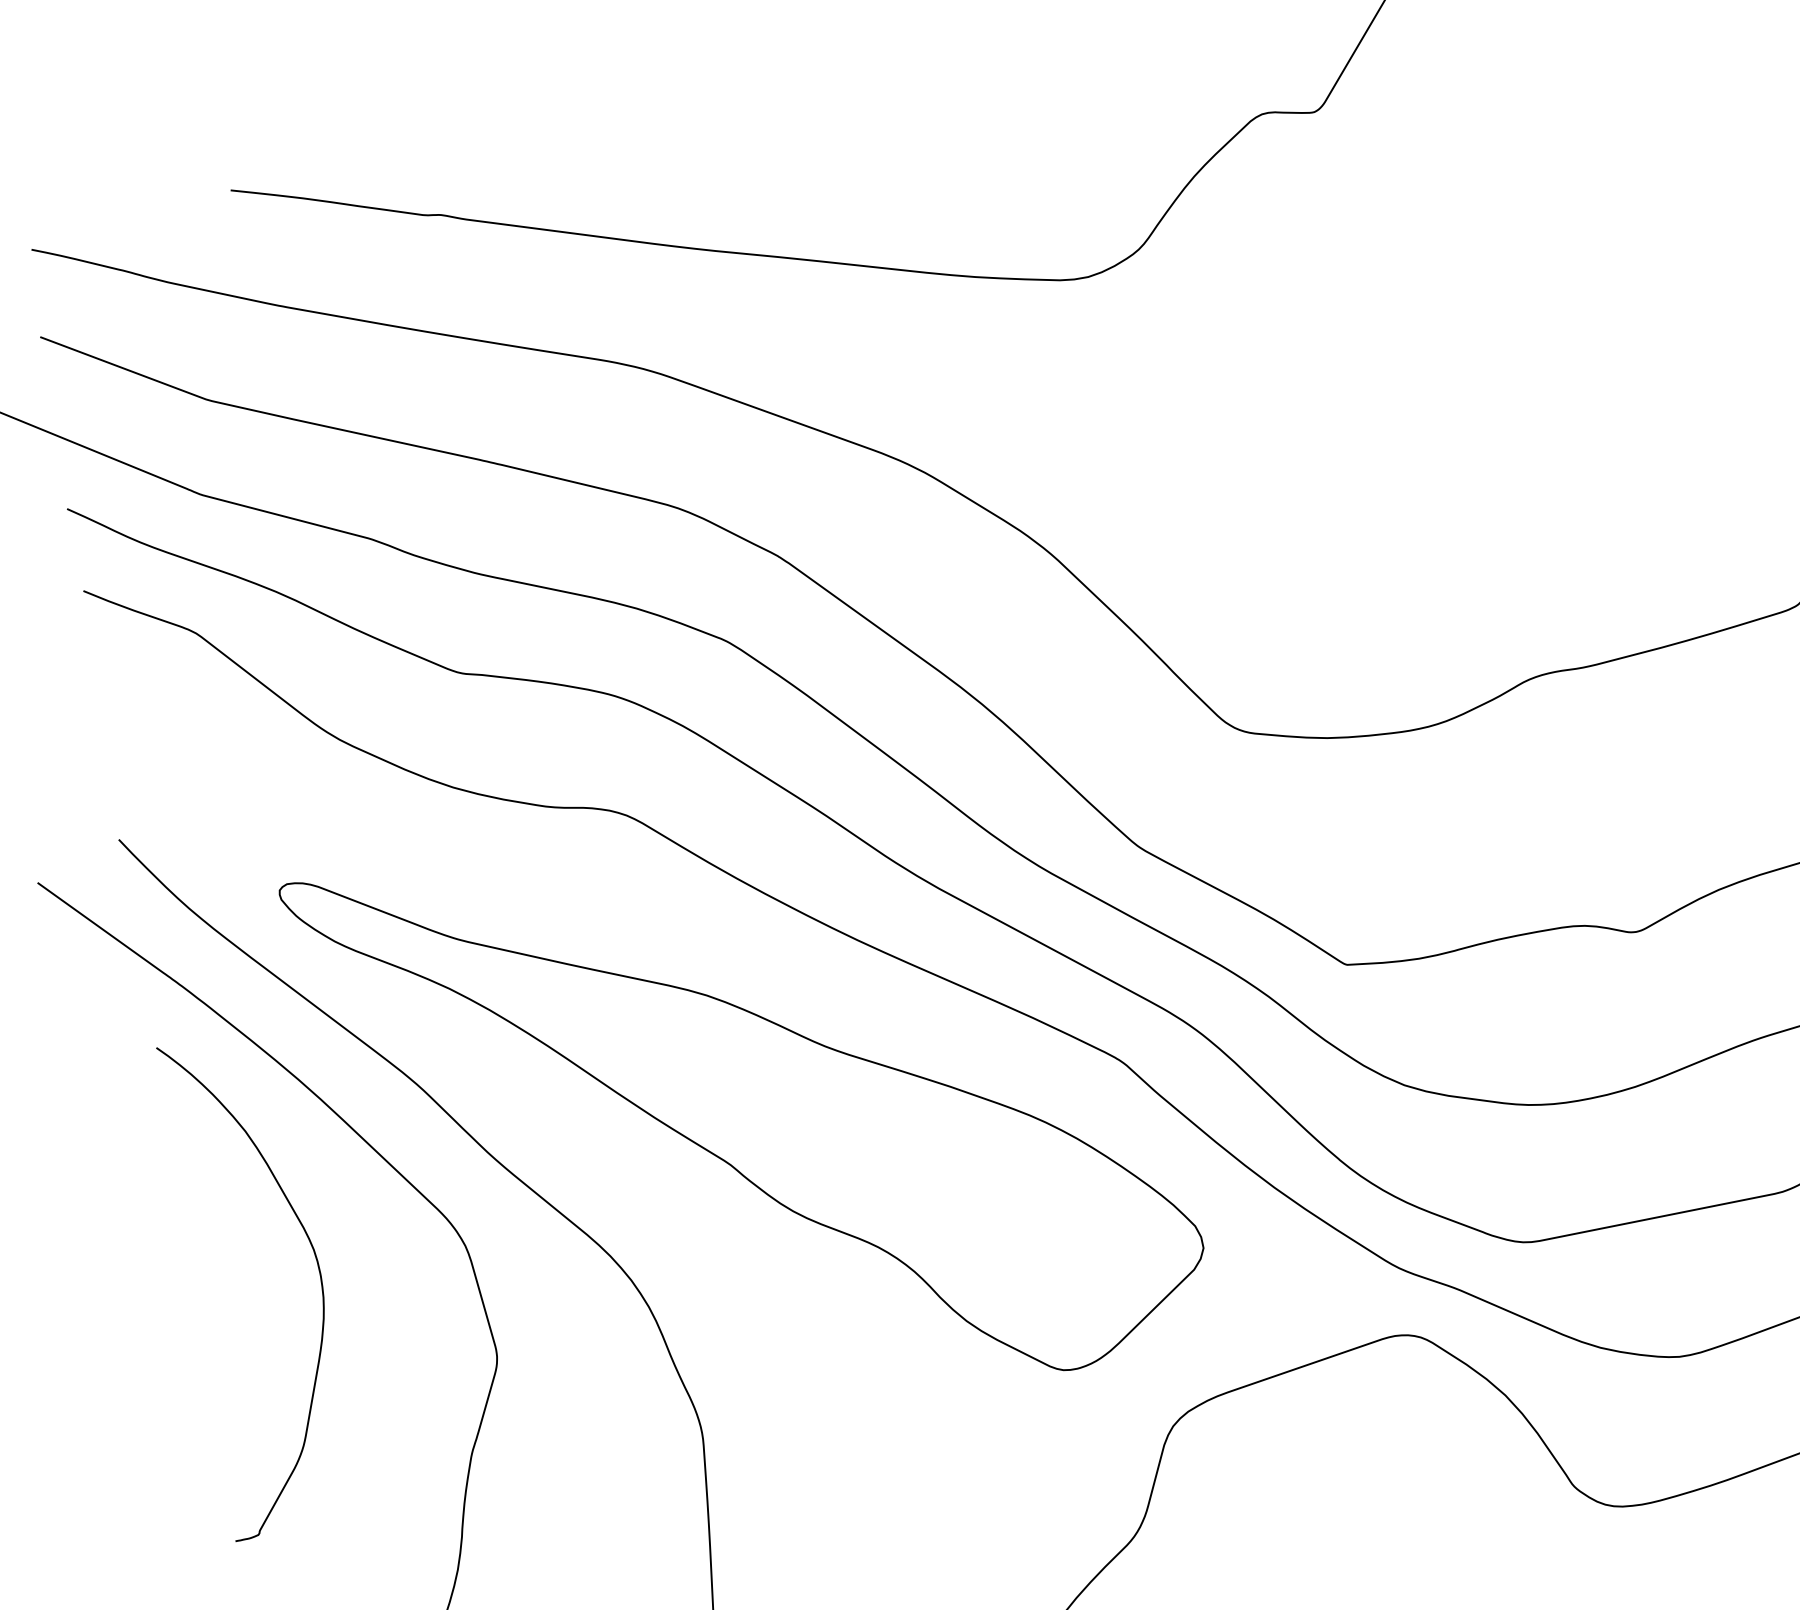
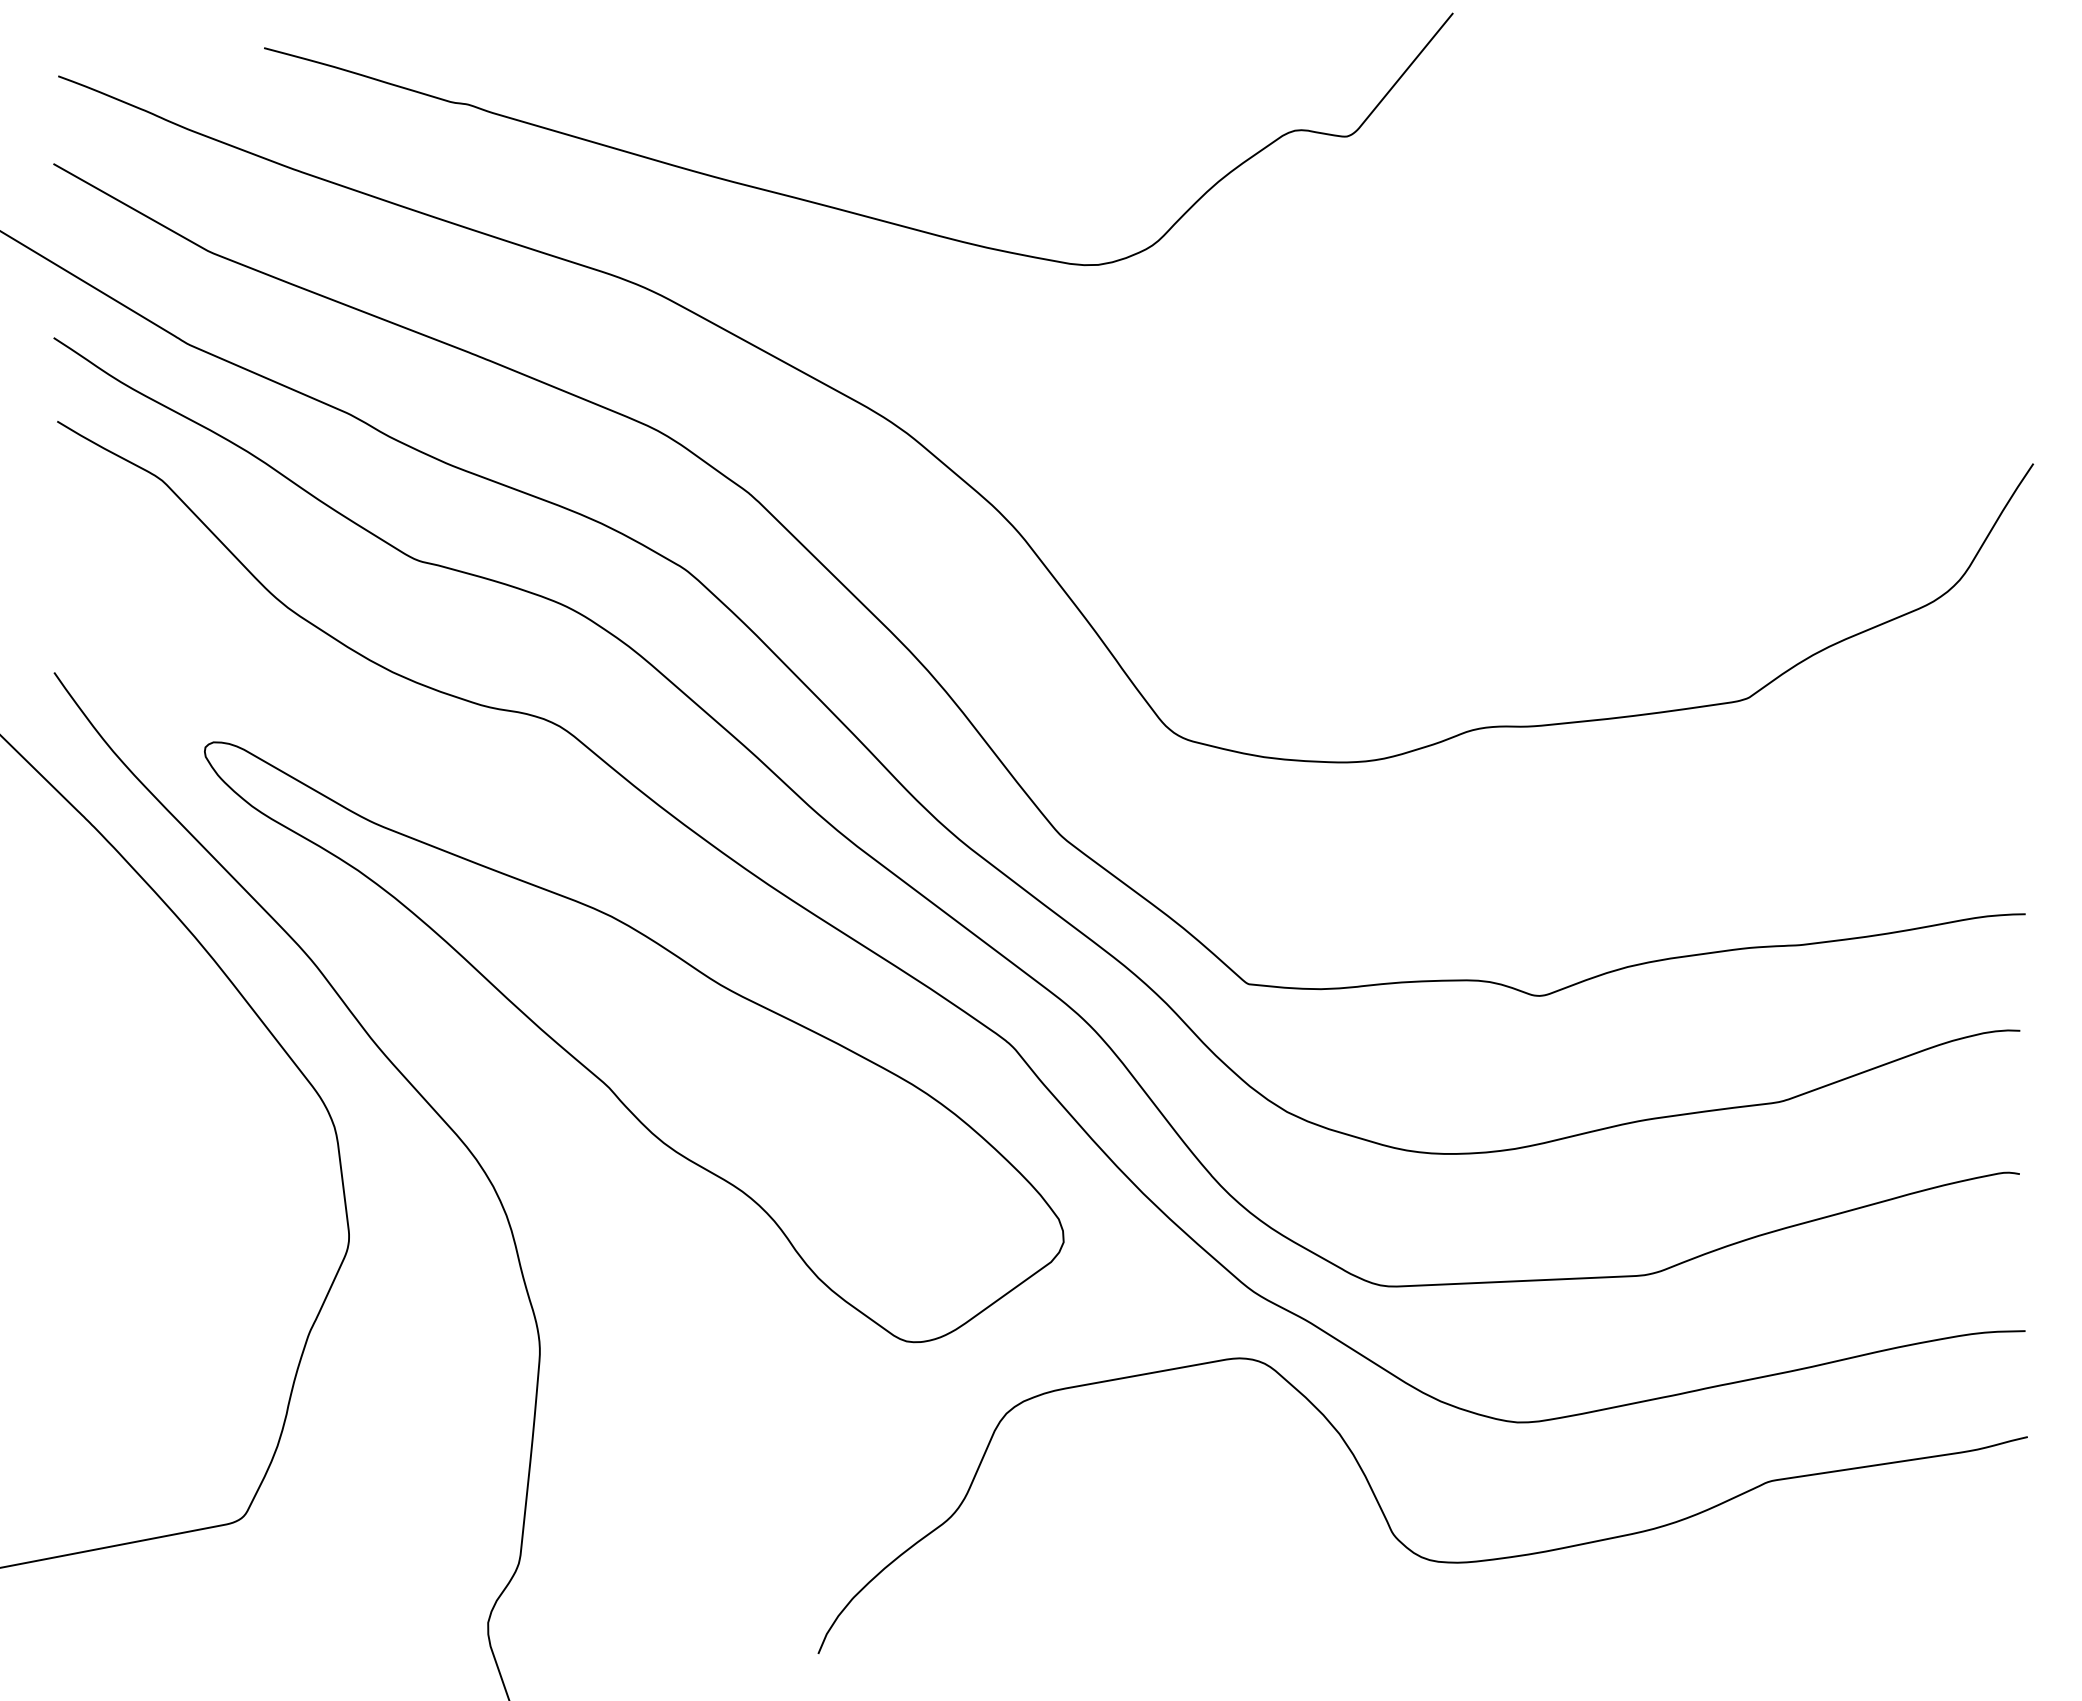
curve: (318, 1271) -> (185, 1129), removed

